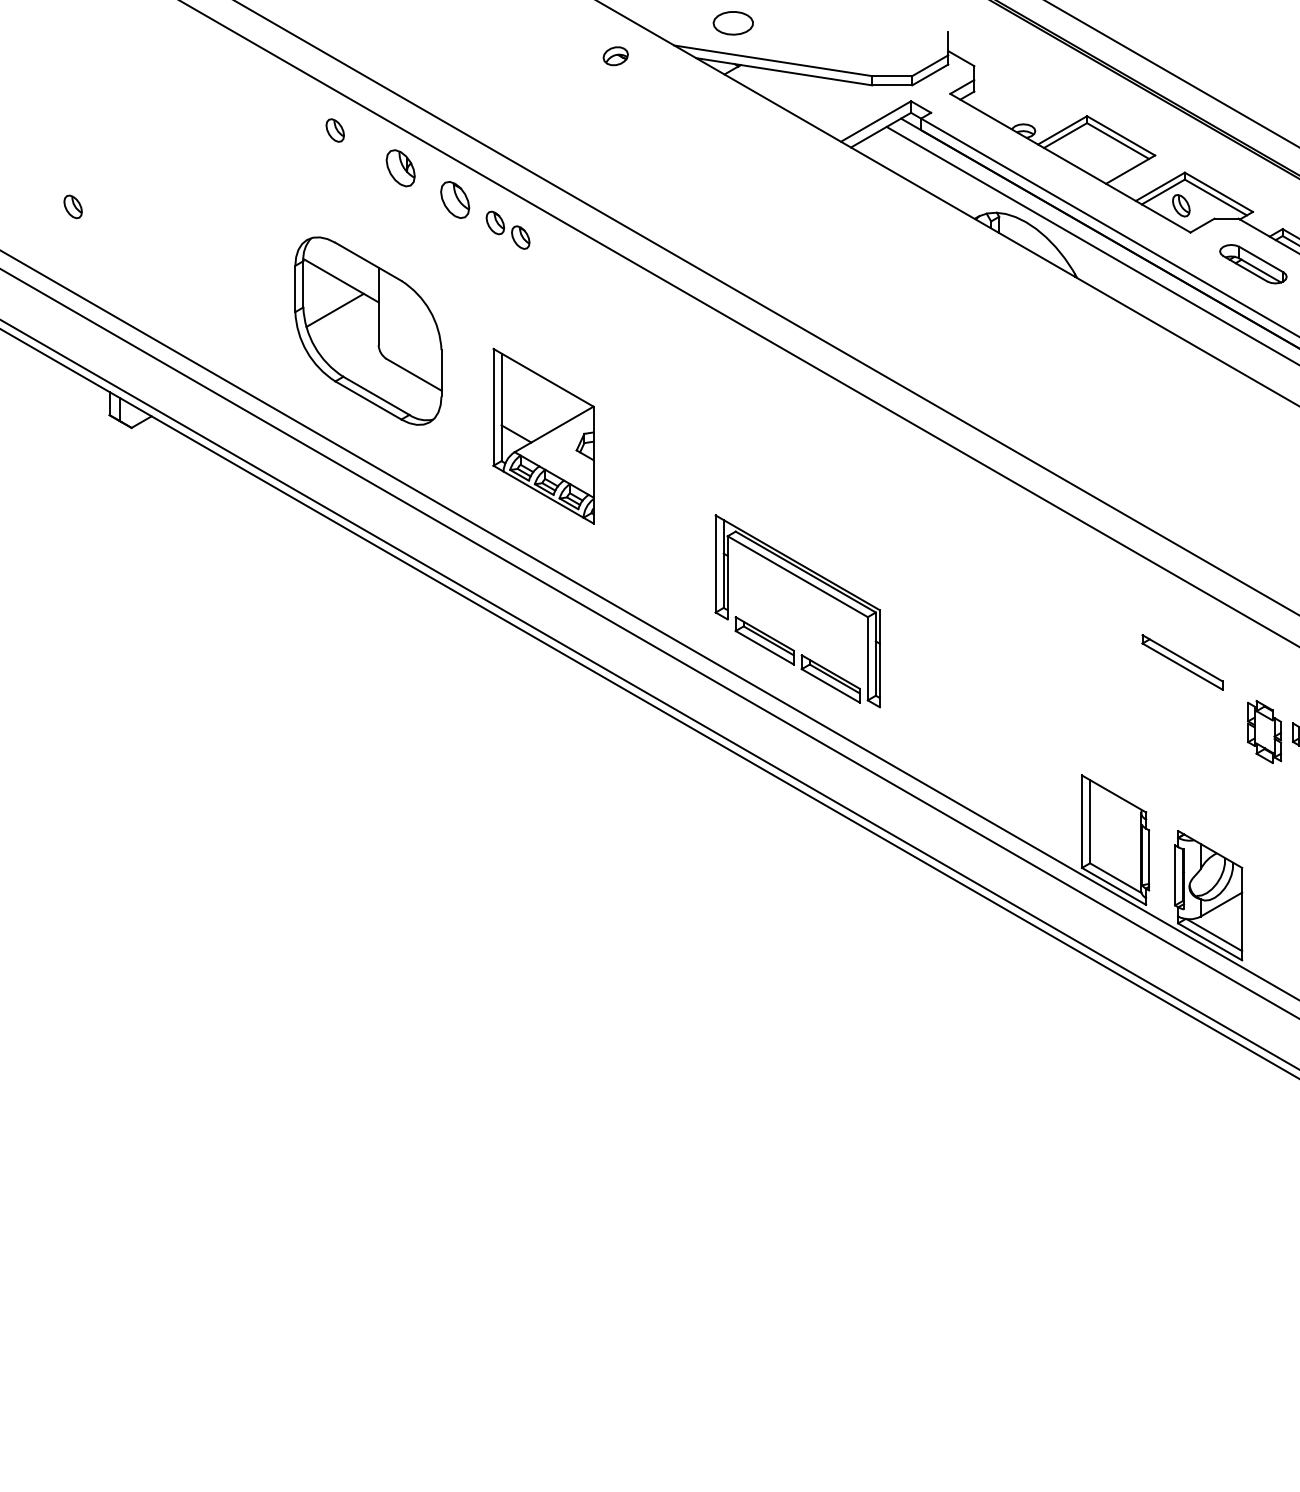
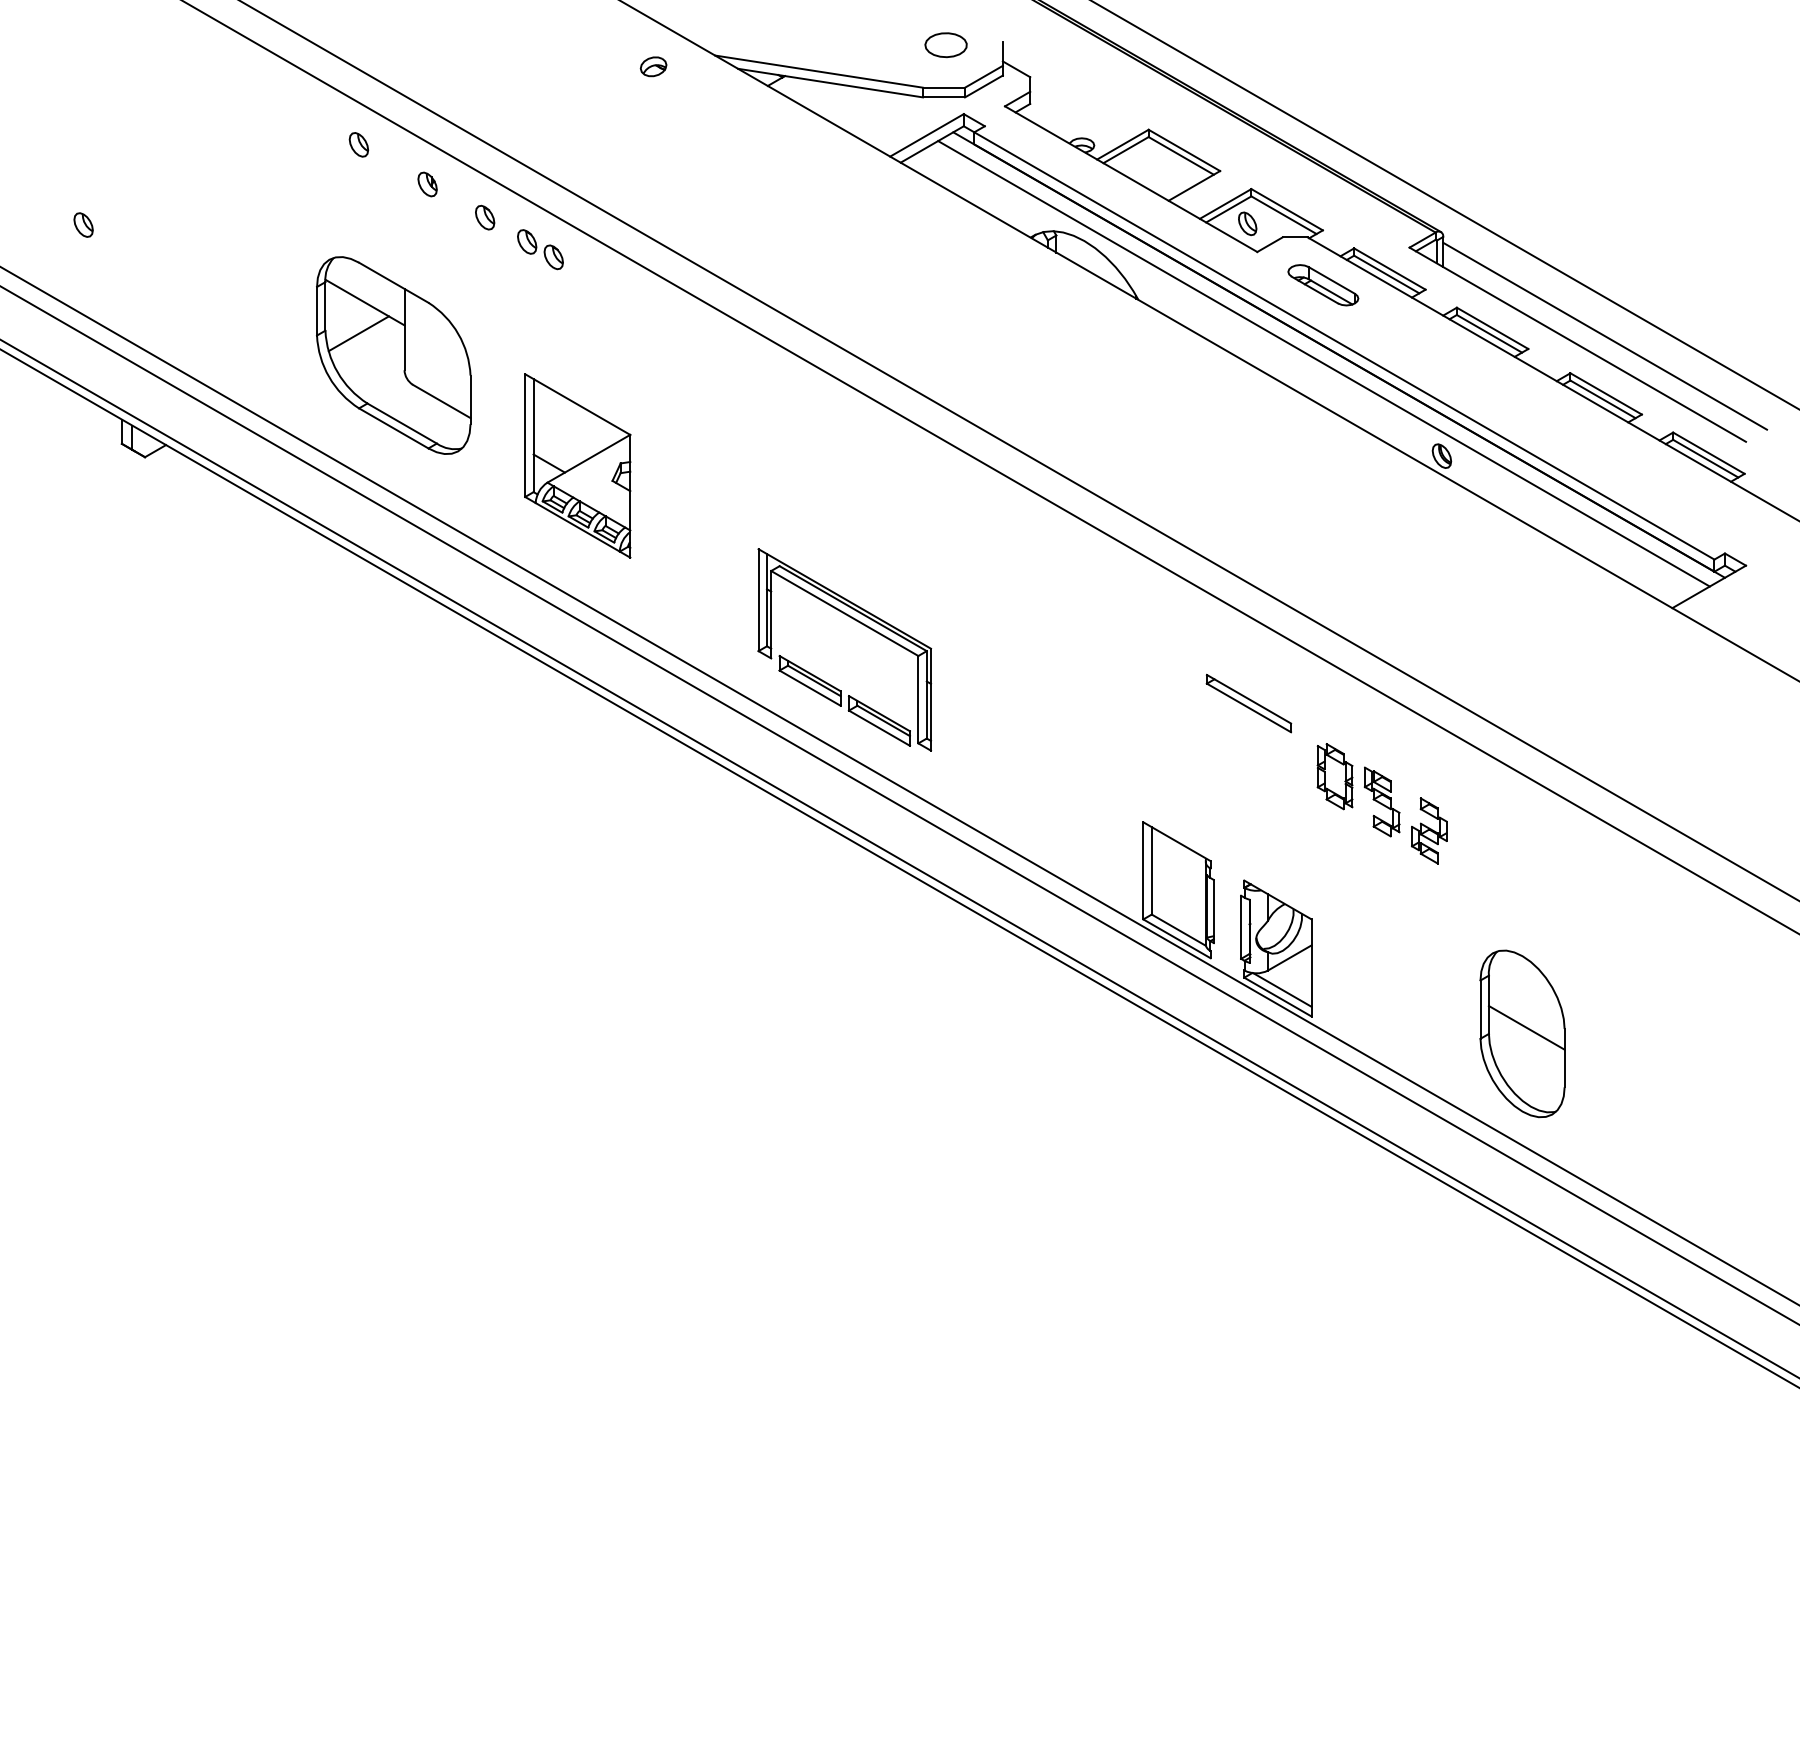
part: (732, 23) -> (945, 45), moved
part: (400, 168) -> (427, 184), size x0.62
part: (455, 199) -> (485, 217), size x0.62

